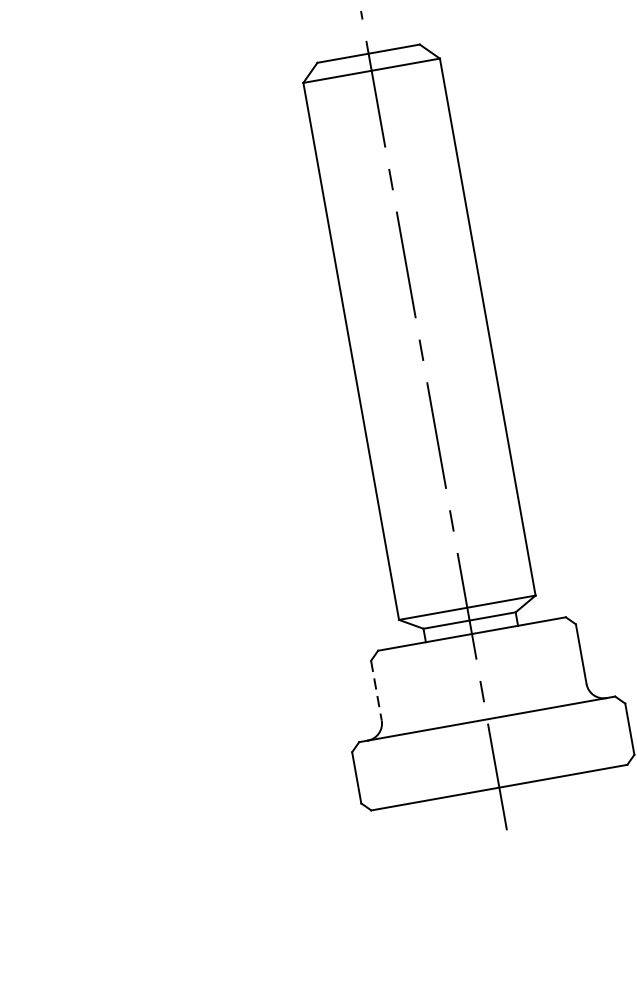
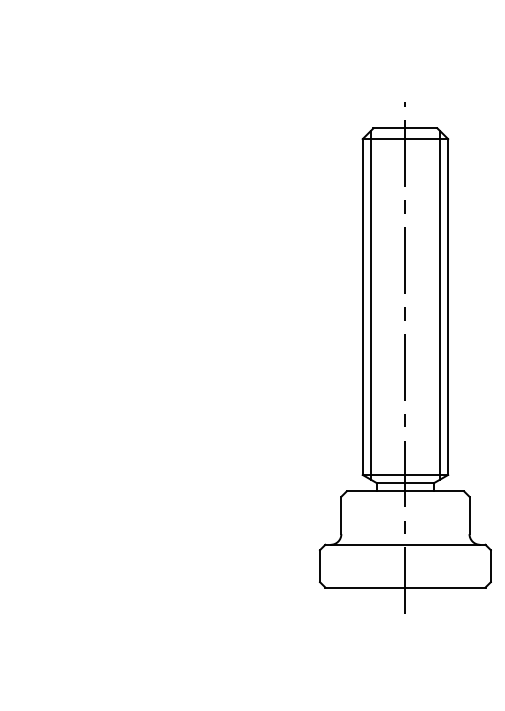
line: (475, 326) -> (440, 305), added
line: (363, 346) -> (370, 305), added
line: (376, 690) -> (341, 515), dashed -> solid

